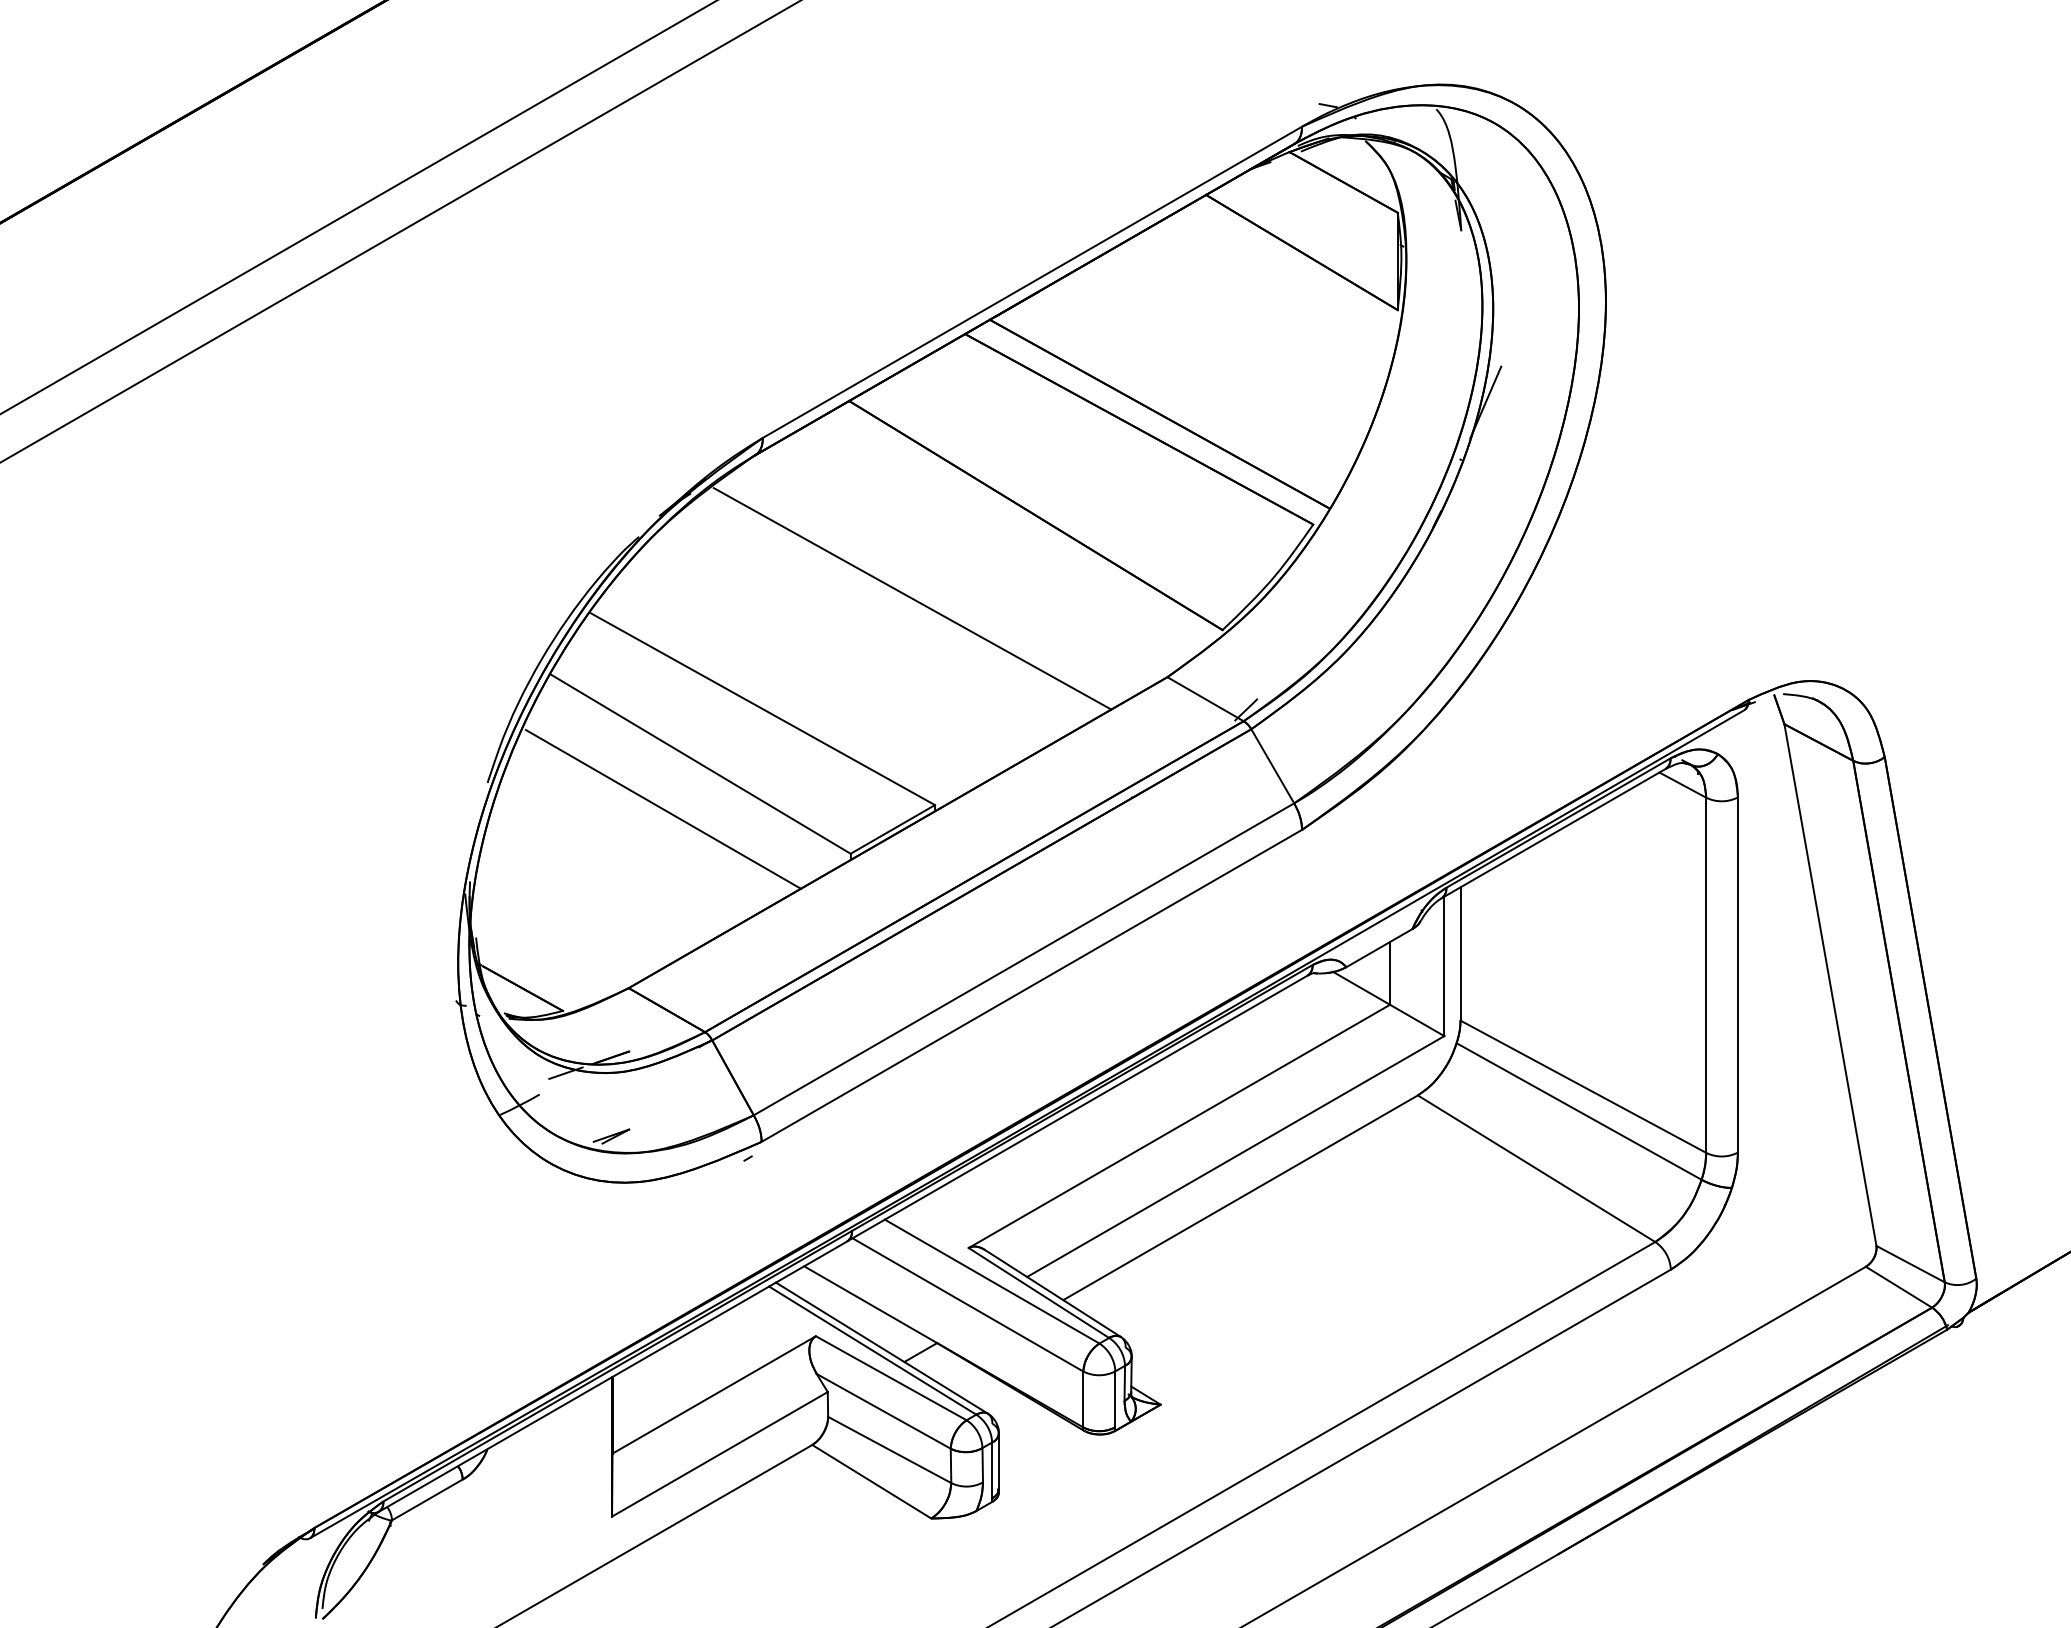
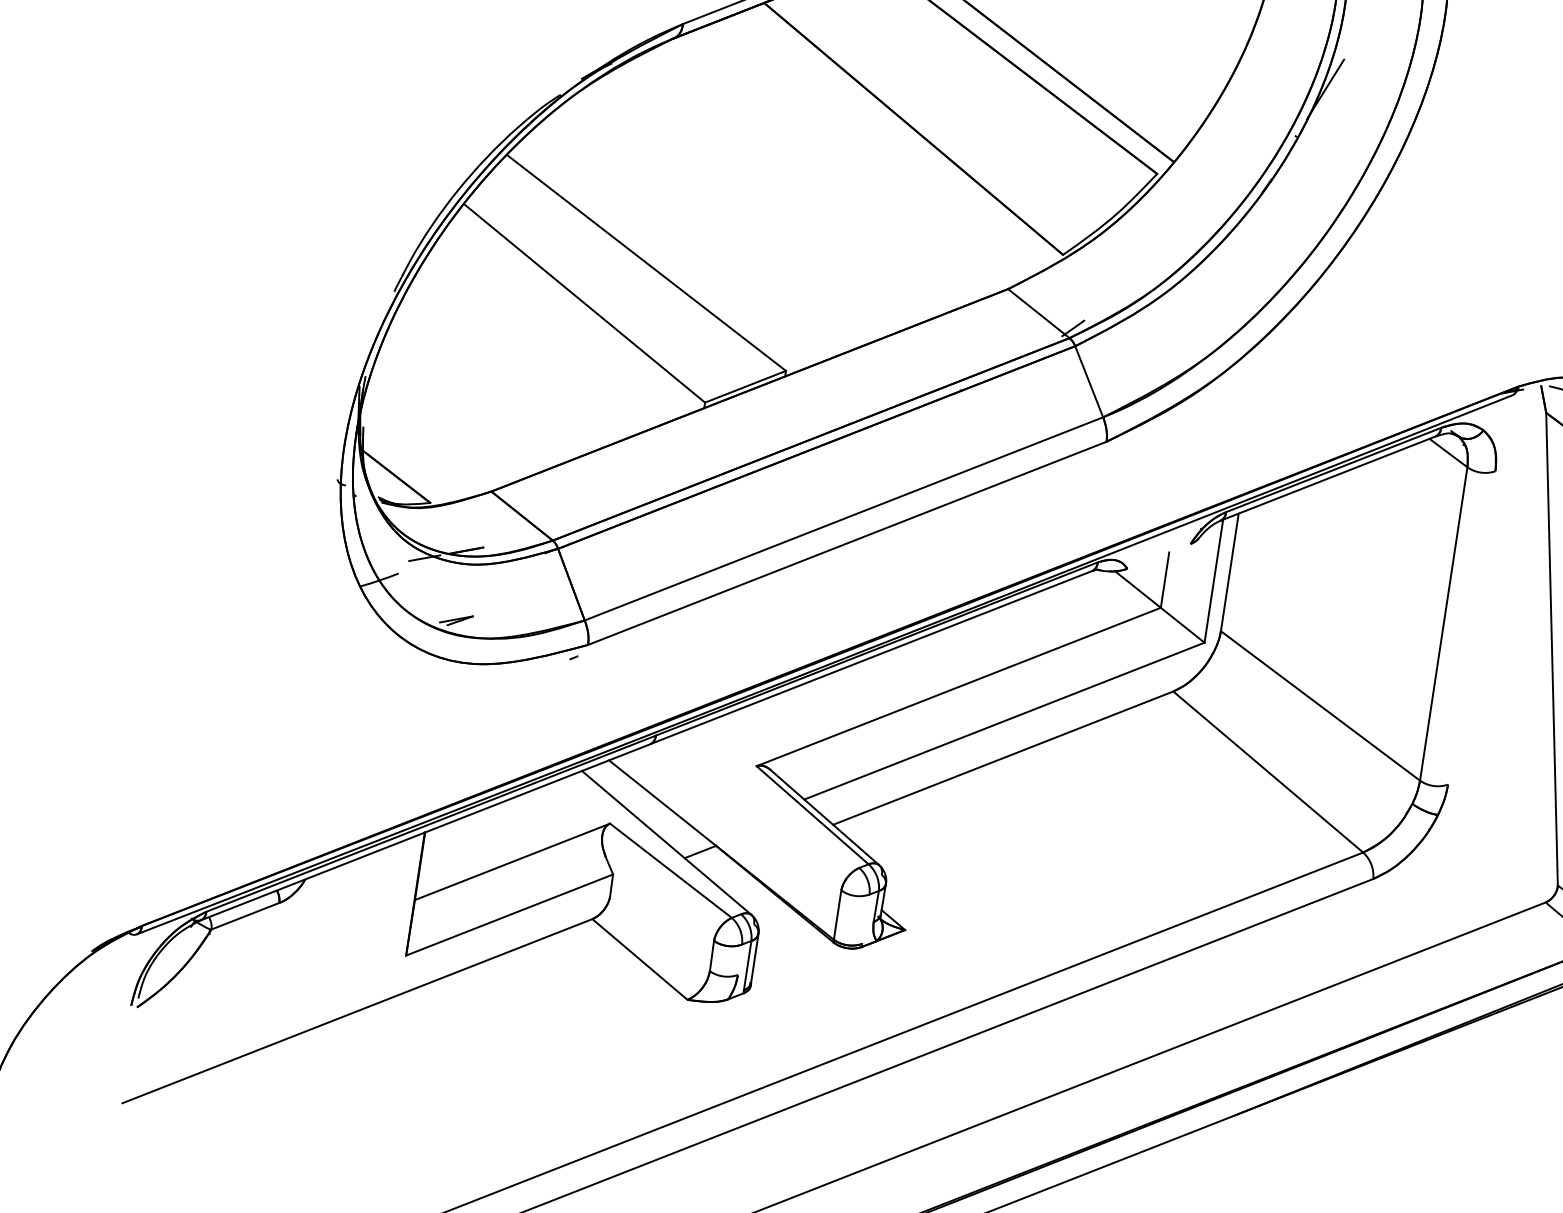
line: (912, 598) -> (793, 185), removed
line: (662, 809) -> (545, 338), removed
line: (1379, 948) -> (1159, 556), removed
line: (1737, 974) -> (1471, 627), removed
line: (1578, 1111) -> (1312, 727), removed
line: (991, 1281) -> (772, 798), removed
line: (967, 1304) -> (748, 815), removed
line: (872, 1350) -> (658, 843), removed
line: (1115, 1399) -> (865, 919), removed
line: (883, 1411) -> (659, 899), removed
line: (889, 1449) -> (659, 933), removed
line: (982, 1465) -> (739, 959), removed

